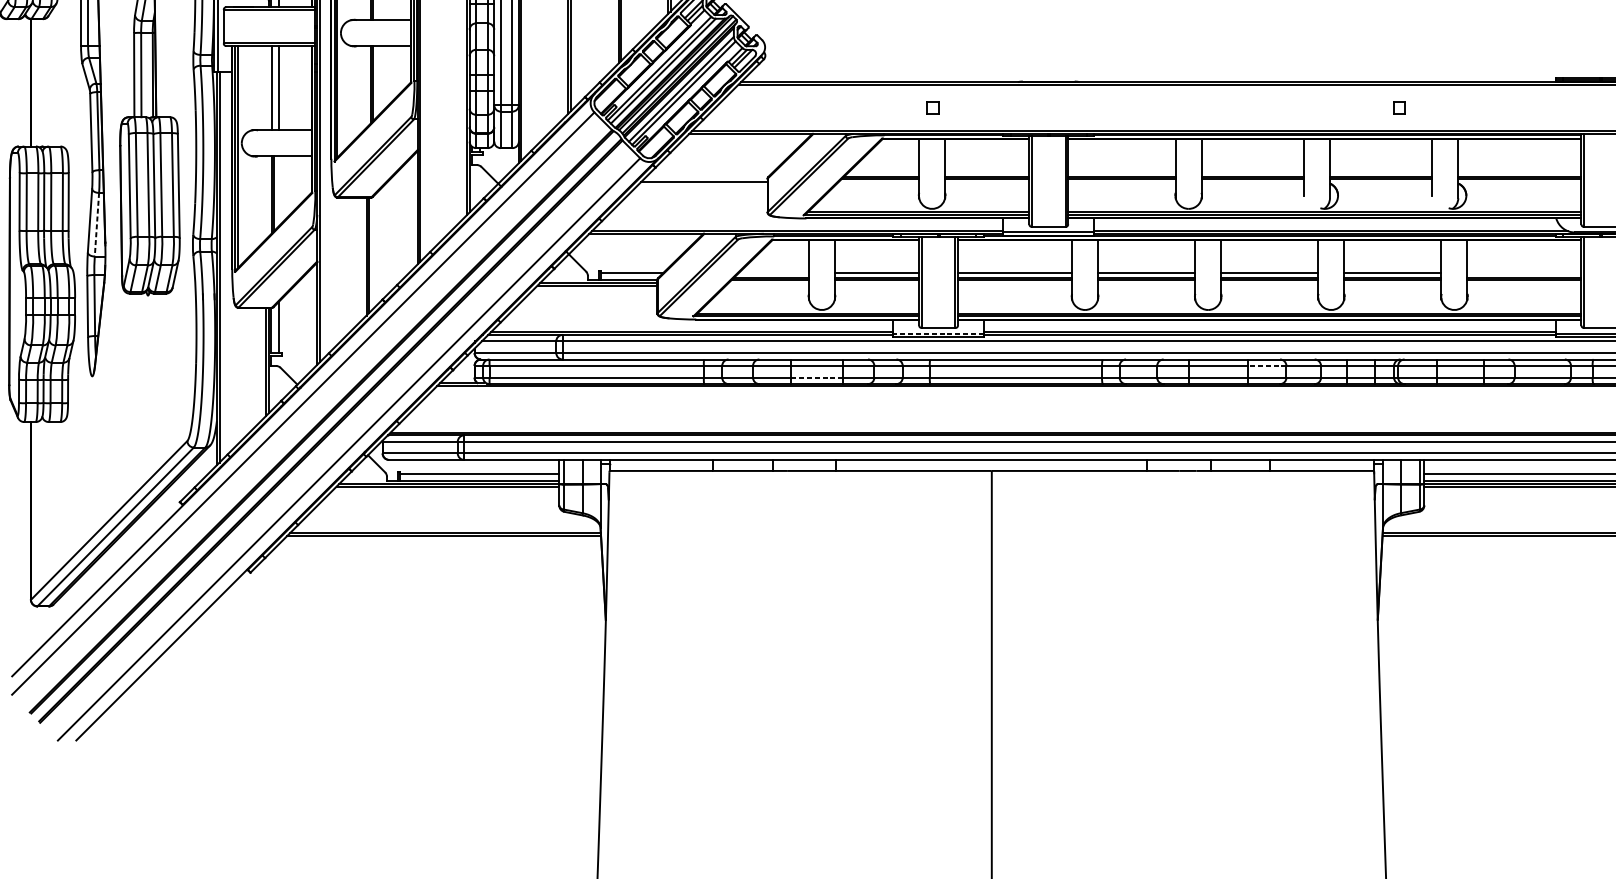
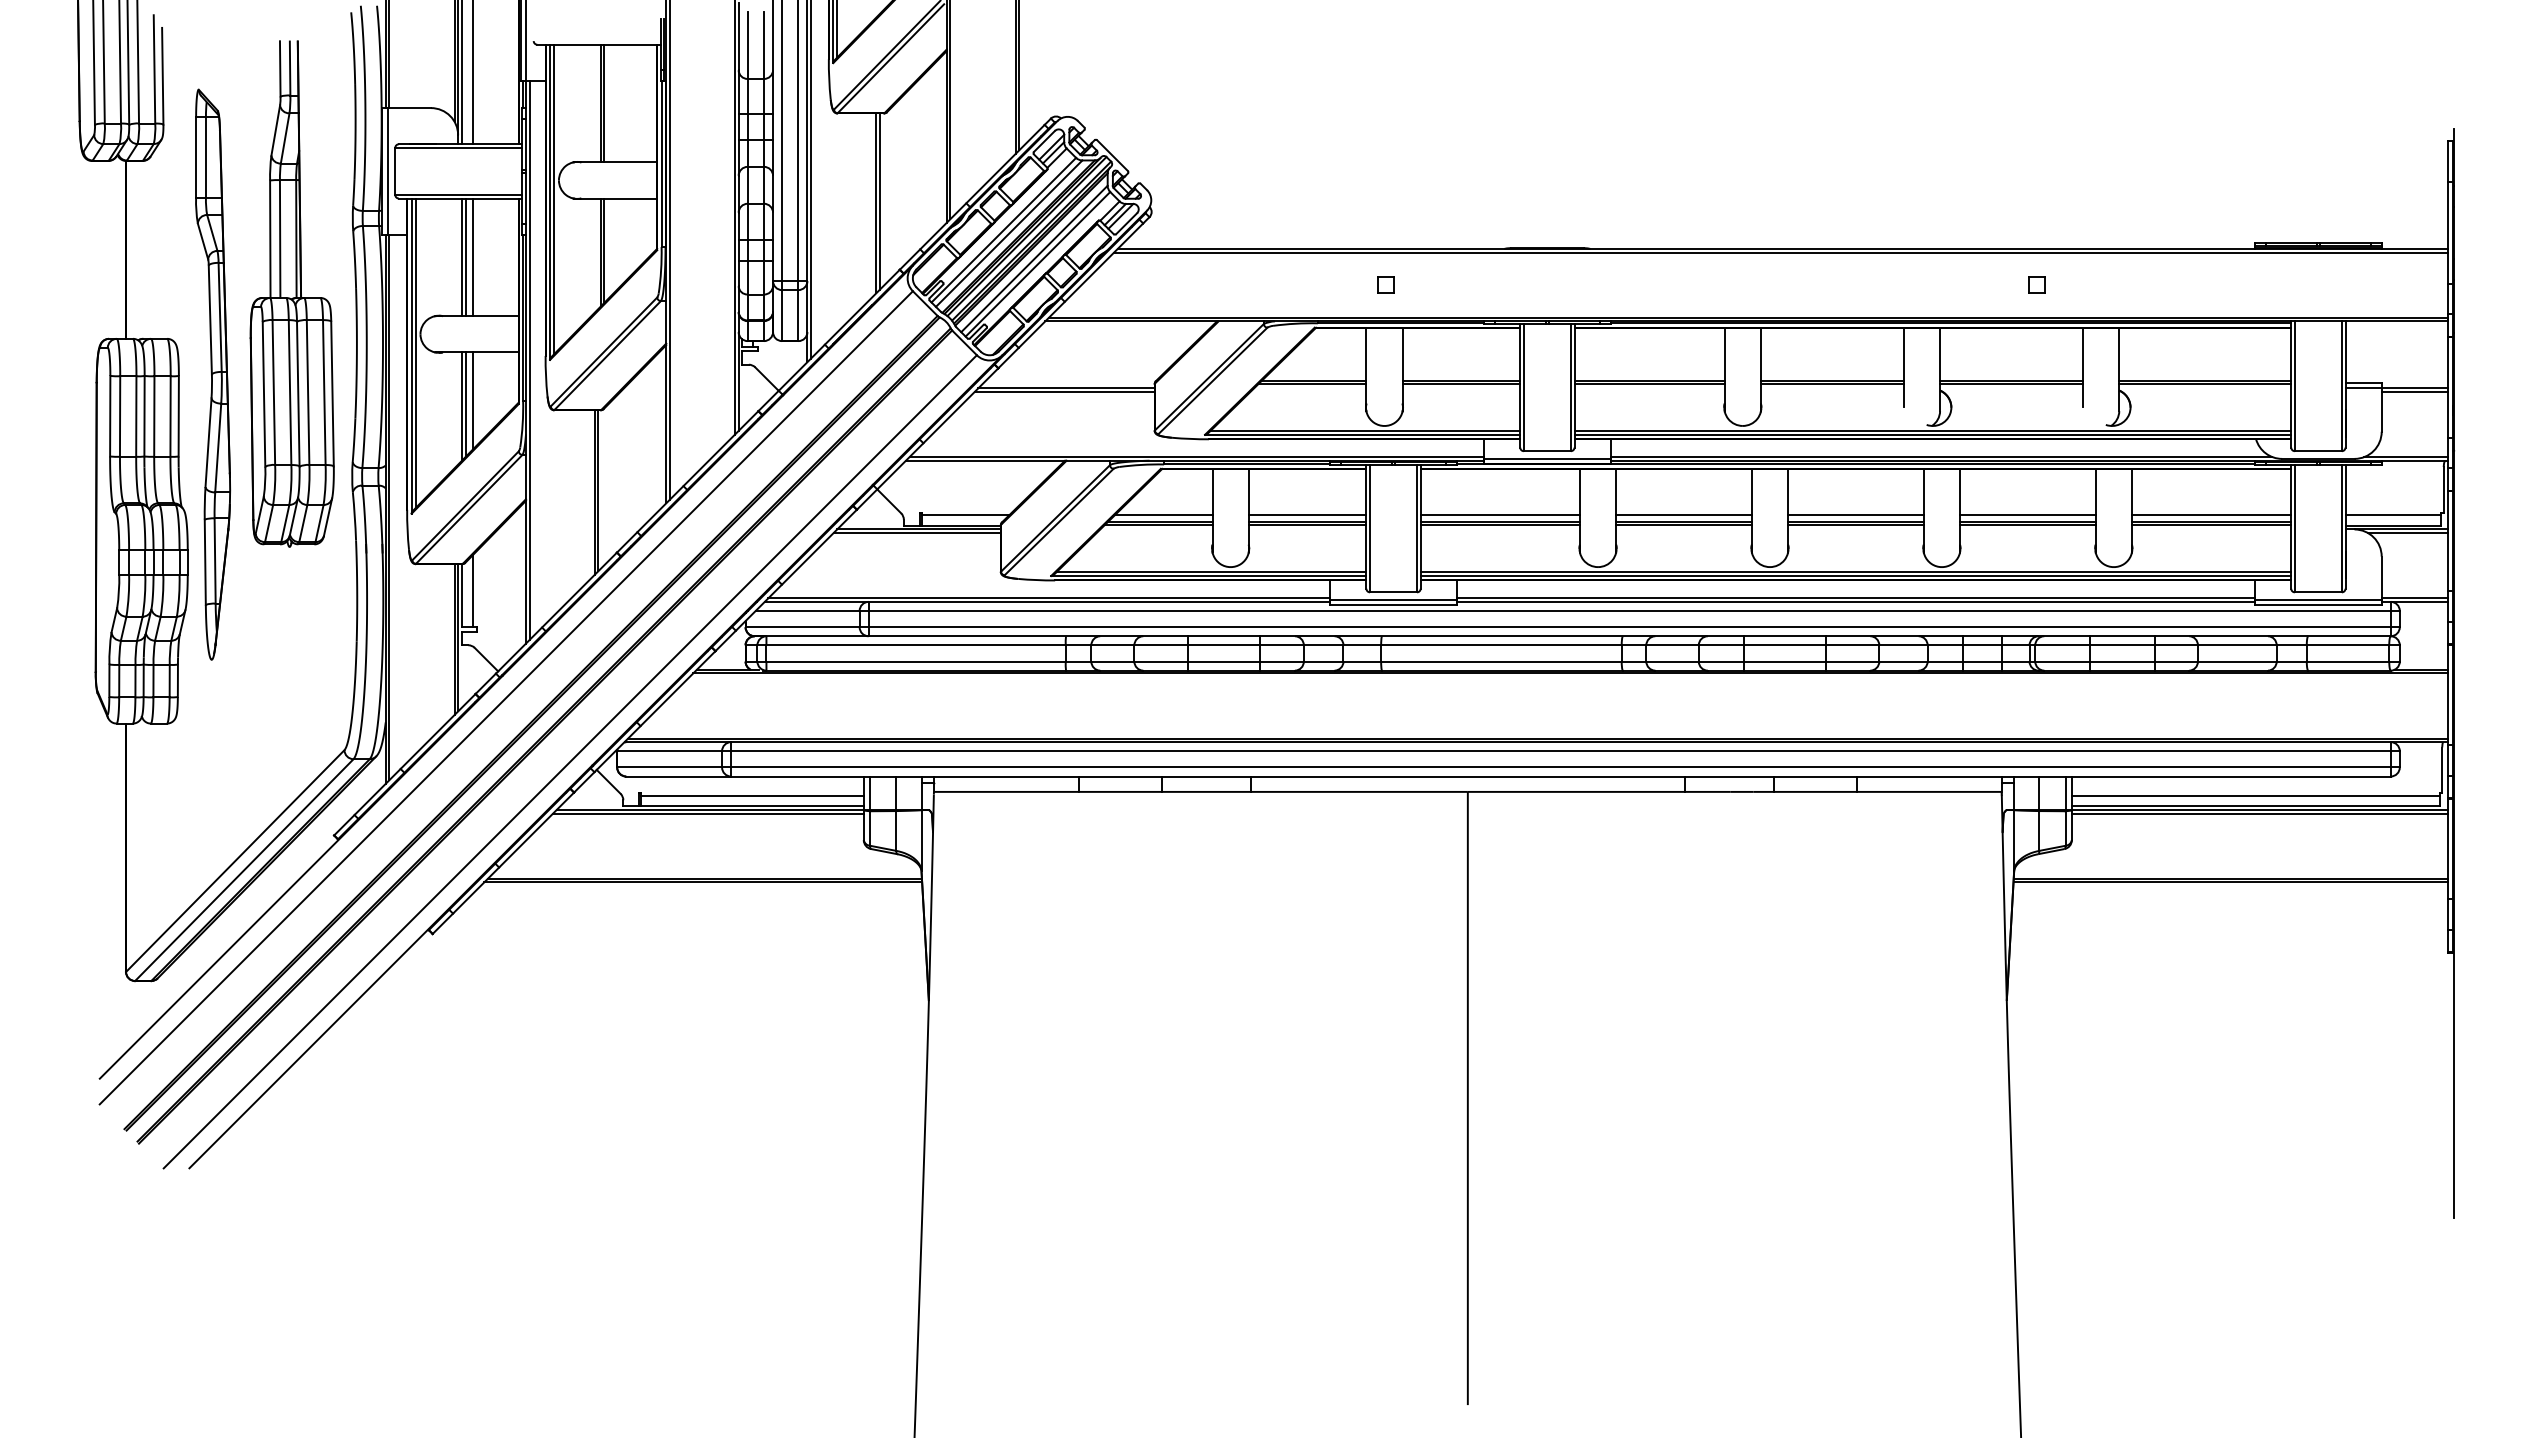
line: (274, 88) -> (465, 257), added
line: (702, 184) -> (1064, 391), added
line: (279, 190) -> (472, 400), added
line: (97, 225) -> (218, 448), dashed -> solid
line: (773, 273) -> (1163, 515), added
line: (1524, 273) -> (2211, 515), added
line: (938, 333) -> (1393, 600), dashed -> solid
line: (1267, 366) -> (1852, 645), dashed -> solid
line: (817, 377) -> (1224, 661), dashed -> solid

